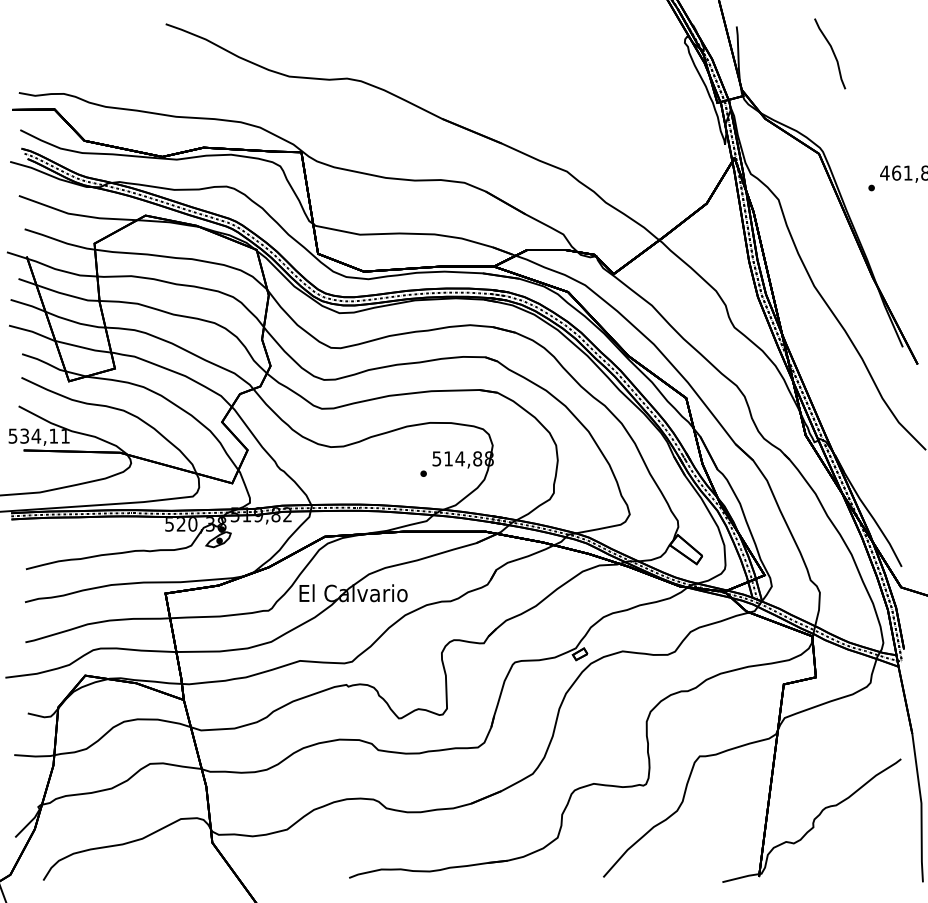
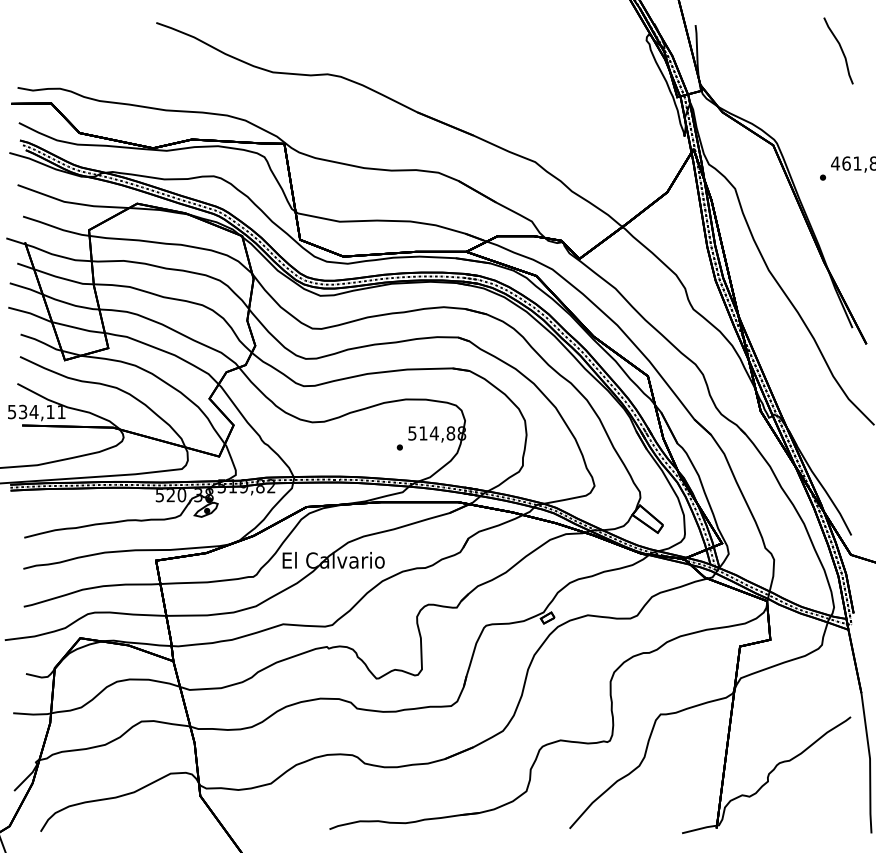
curve: (832, 52) -> (840, 49), moved

